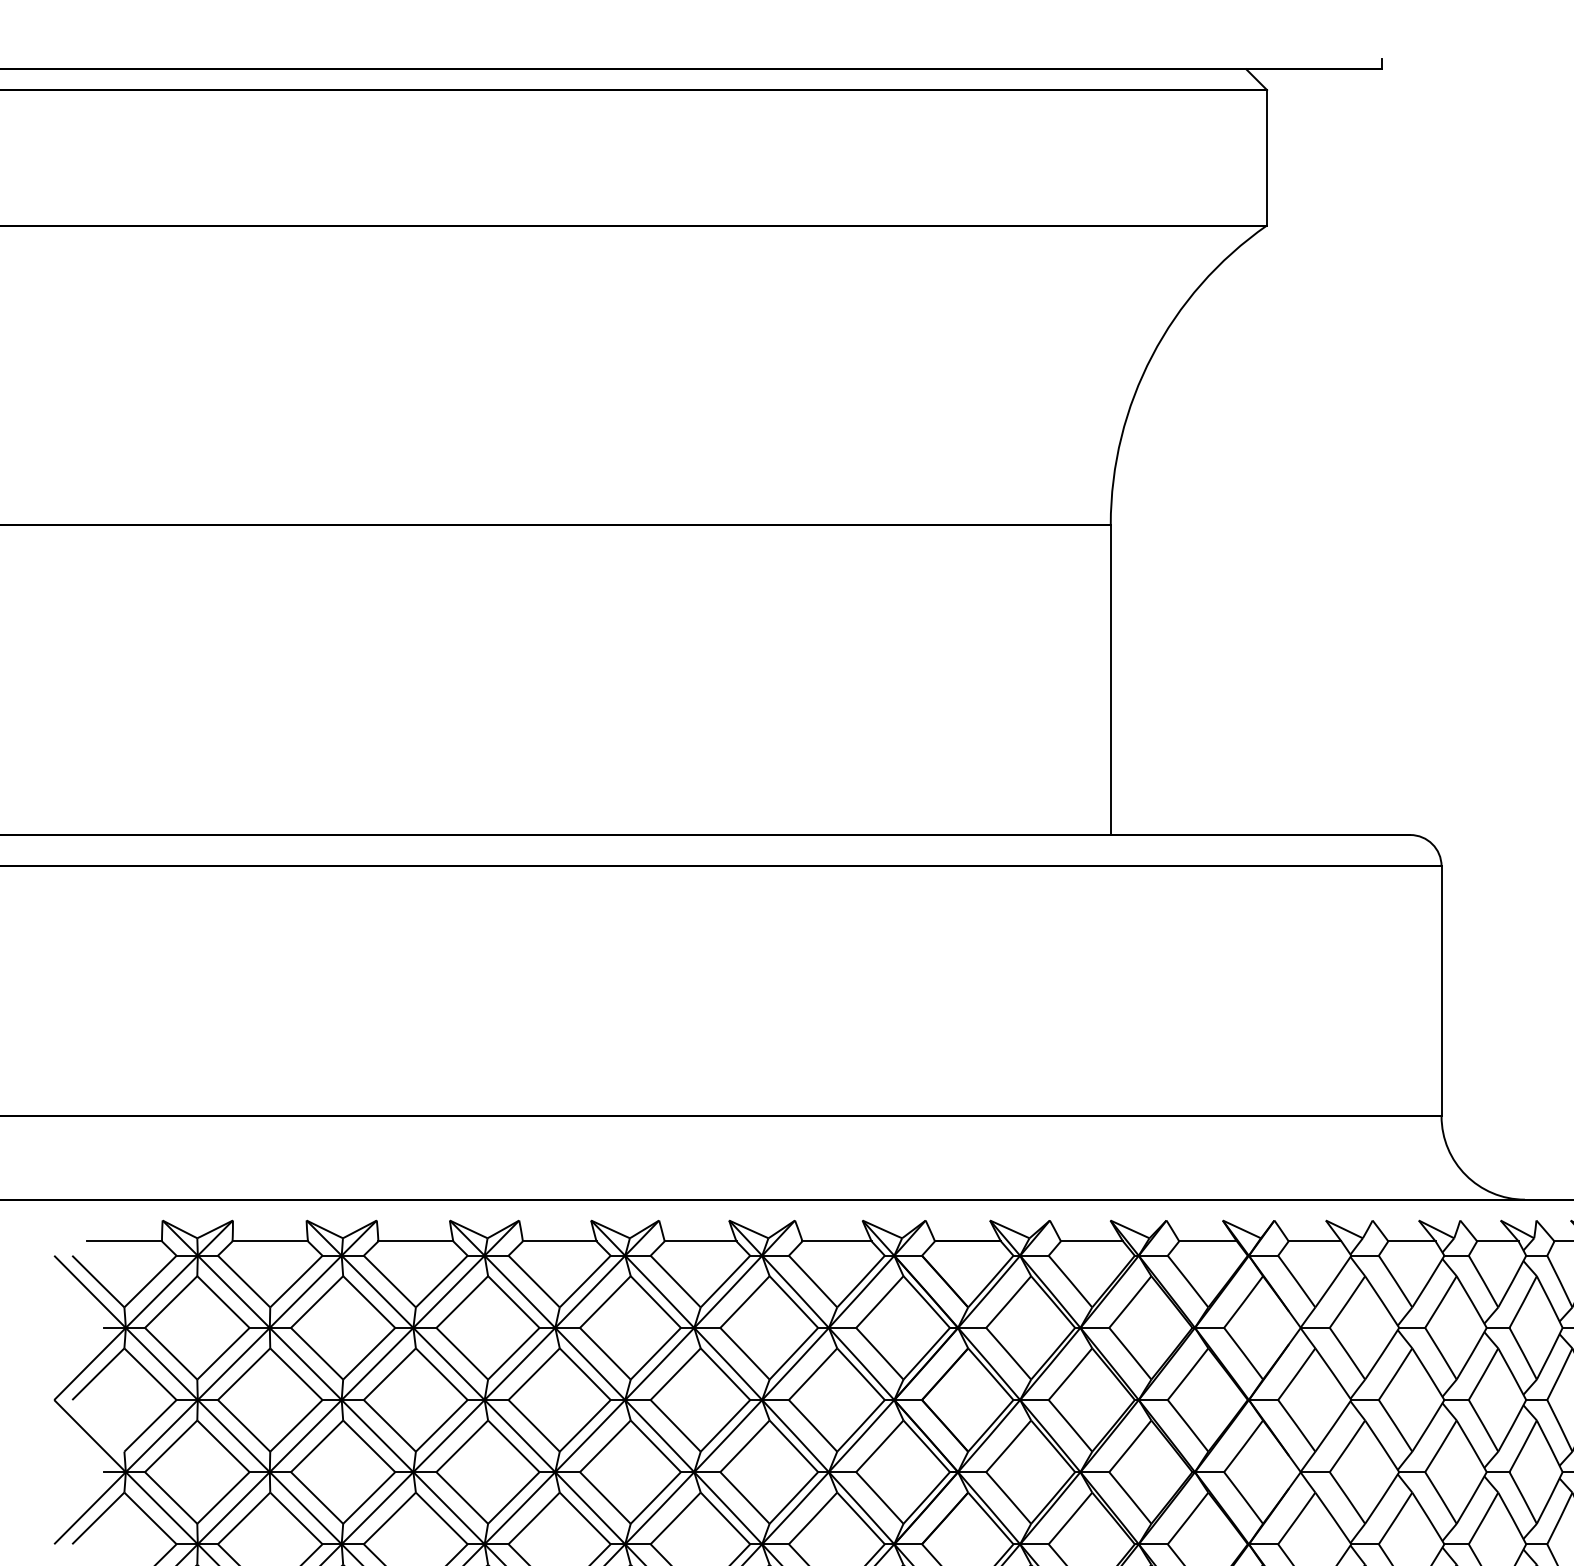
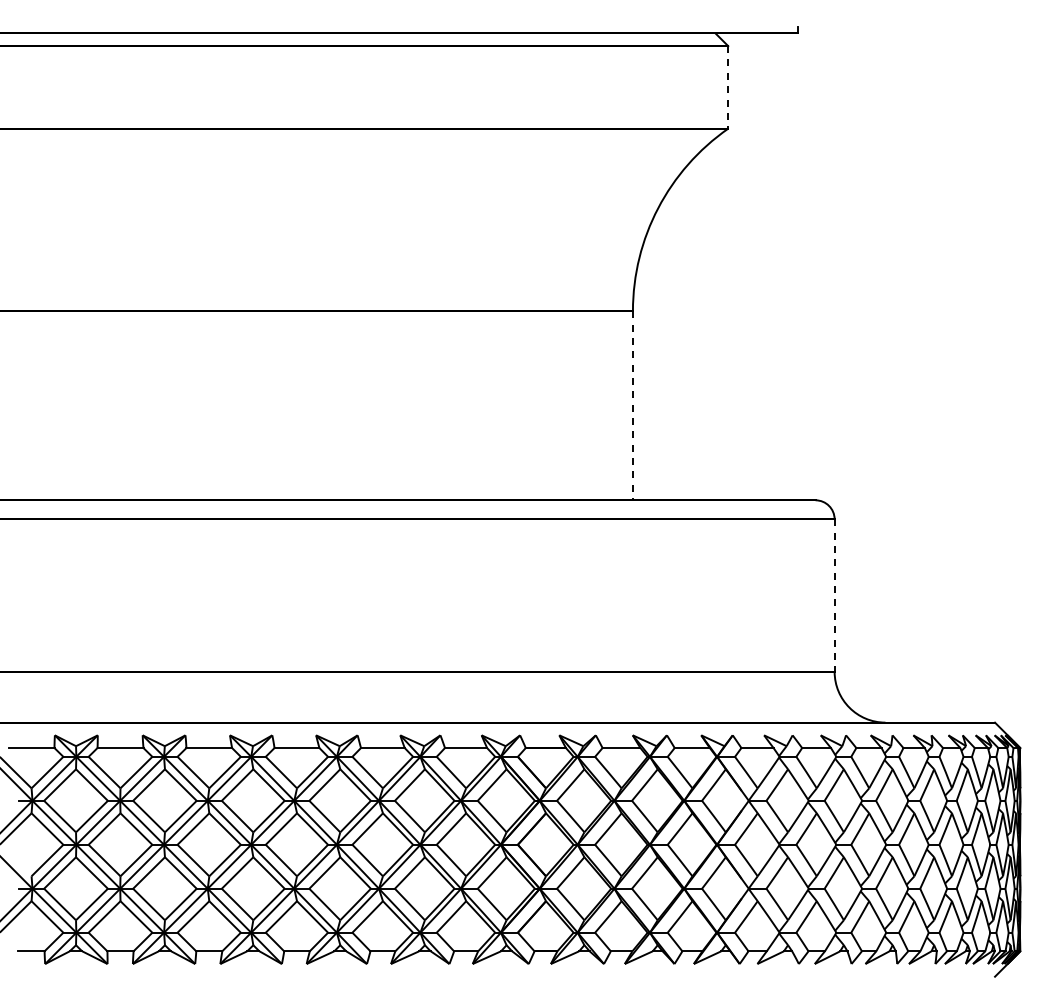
line: (1267, 157) -> (728, 87), solid -> dashed
line: (1110, 679) -> (632, 405), solid -> dashed
line: (1441, 992) -> (834, 596), solid -> dashed

